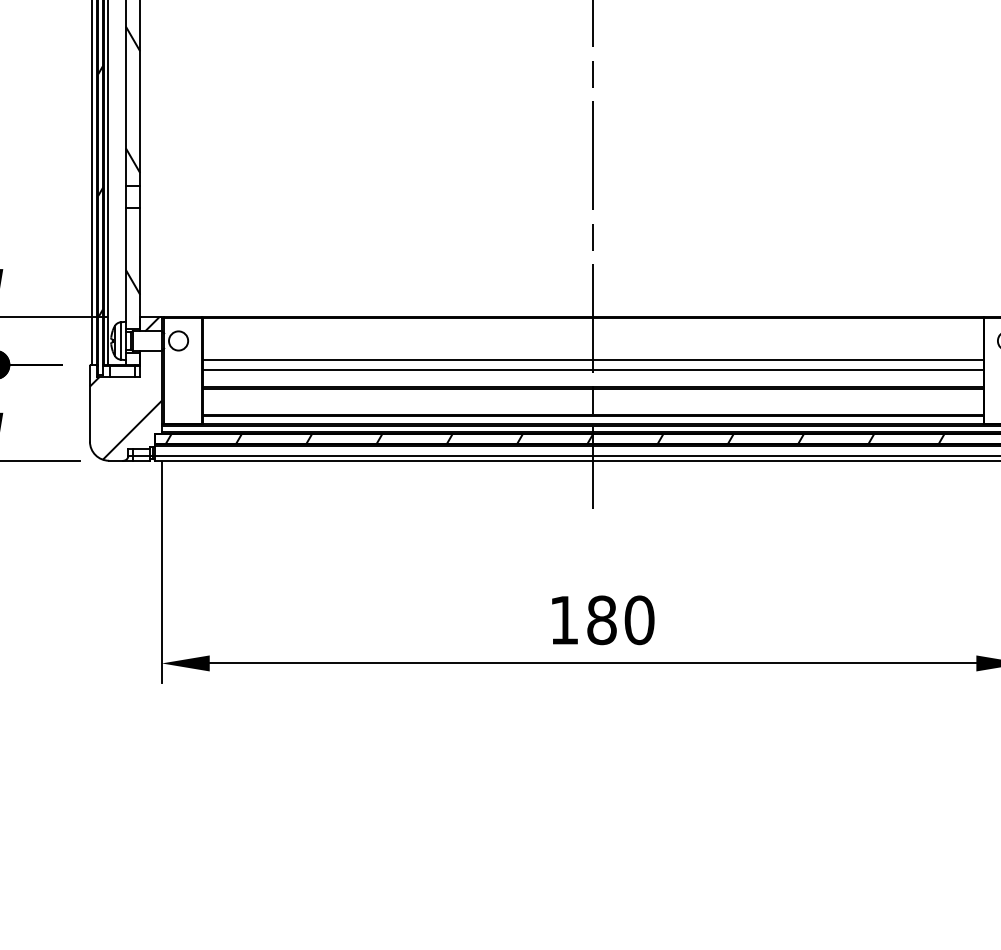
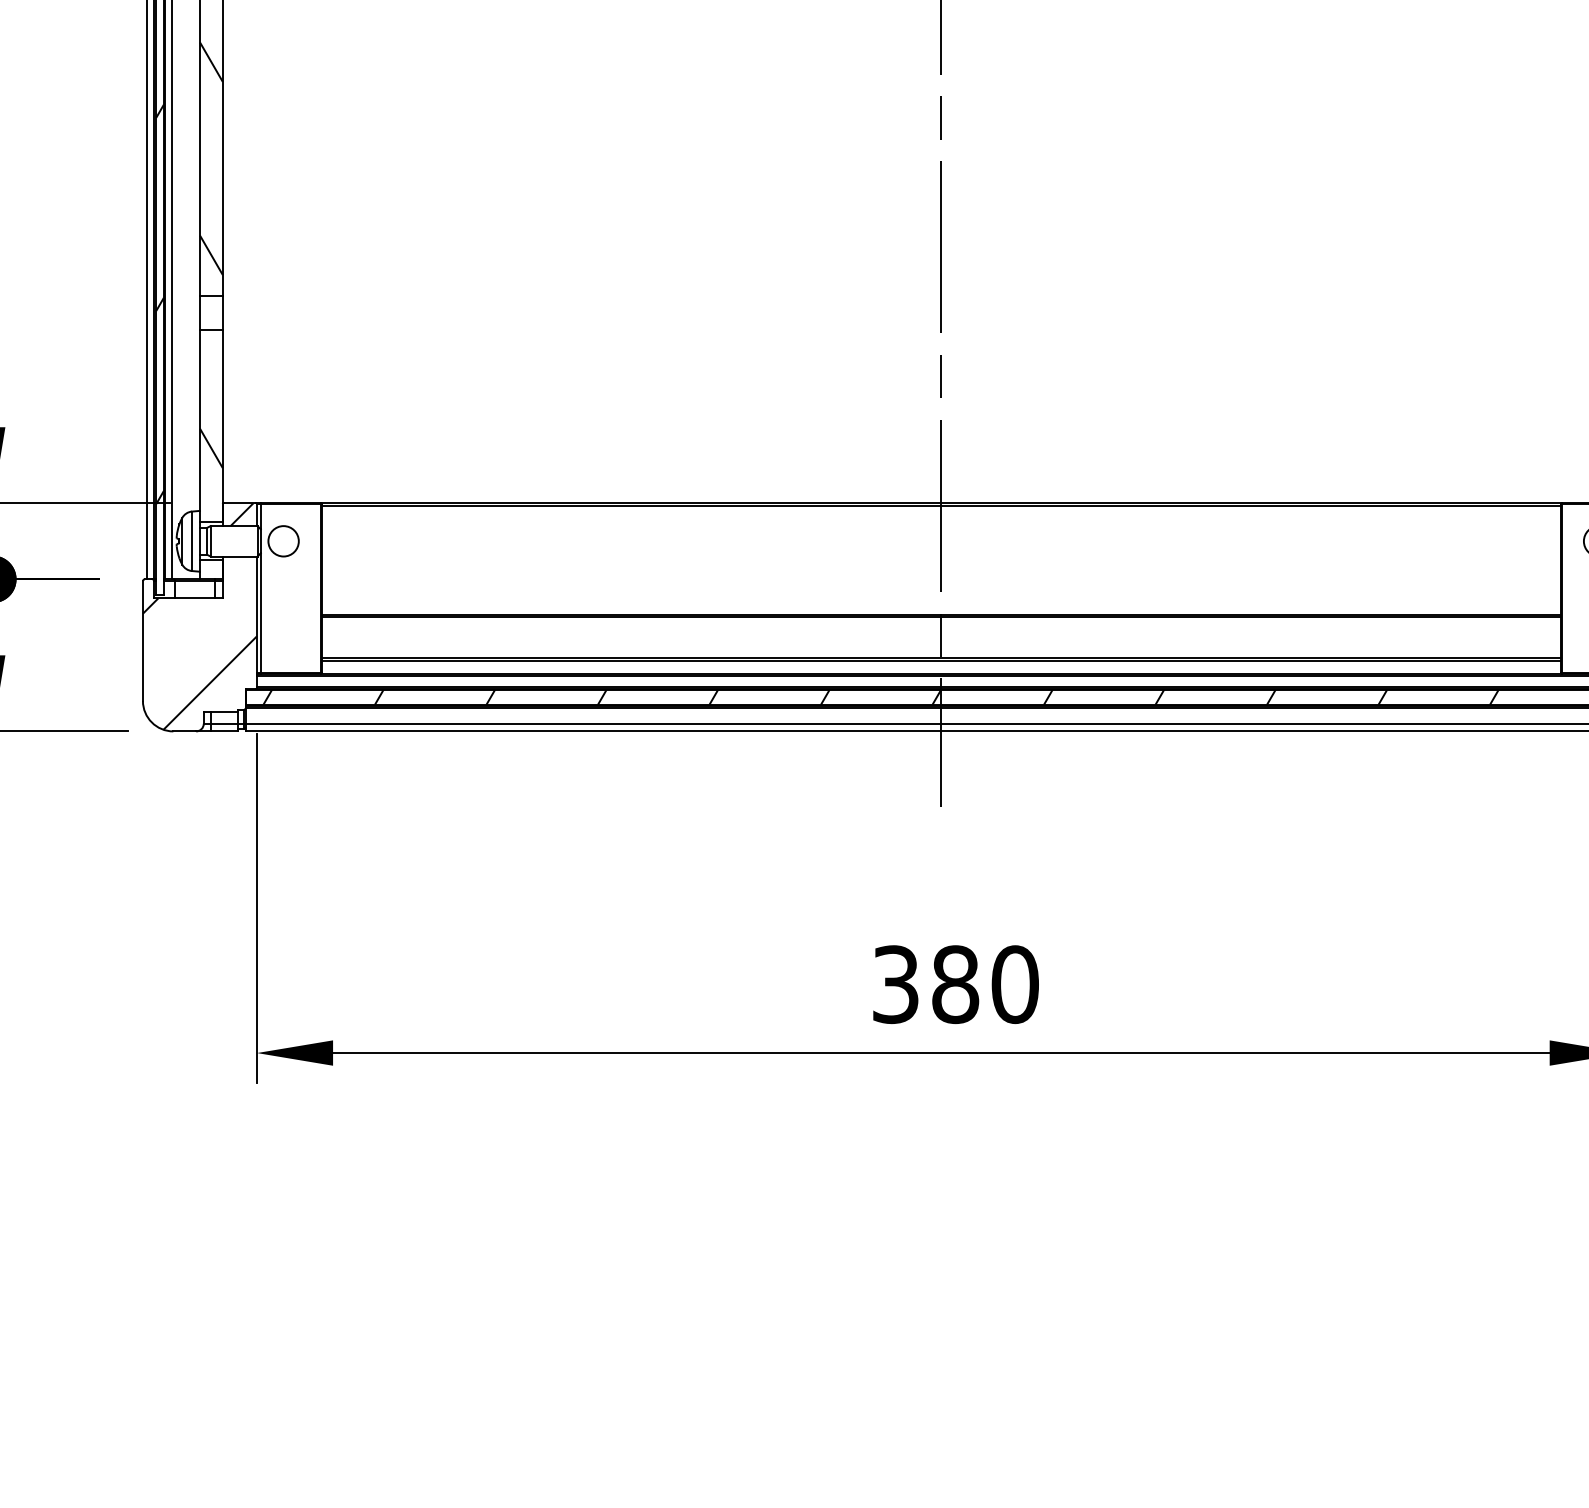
line: (592, 360) -> (940, 572), removed
line: (592, 369) -> (940, 586), removed
text: (564, 620) -> (896, 984), 180 -> 380

